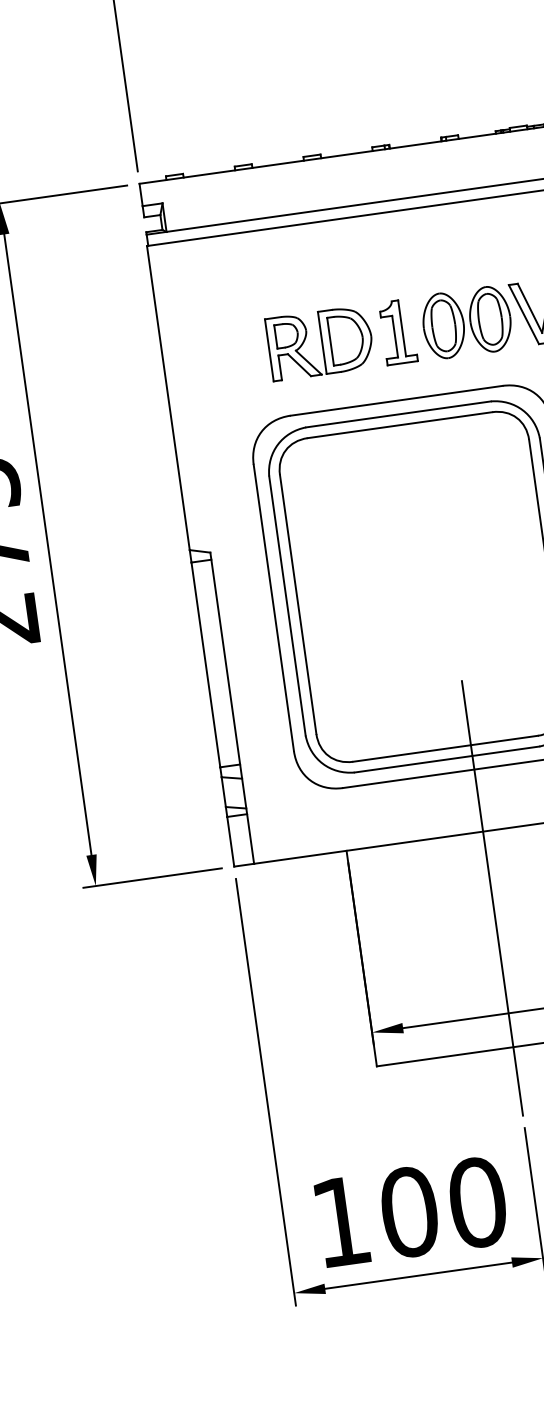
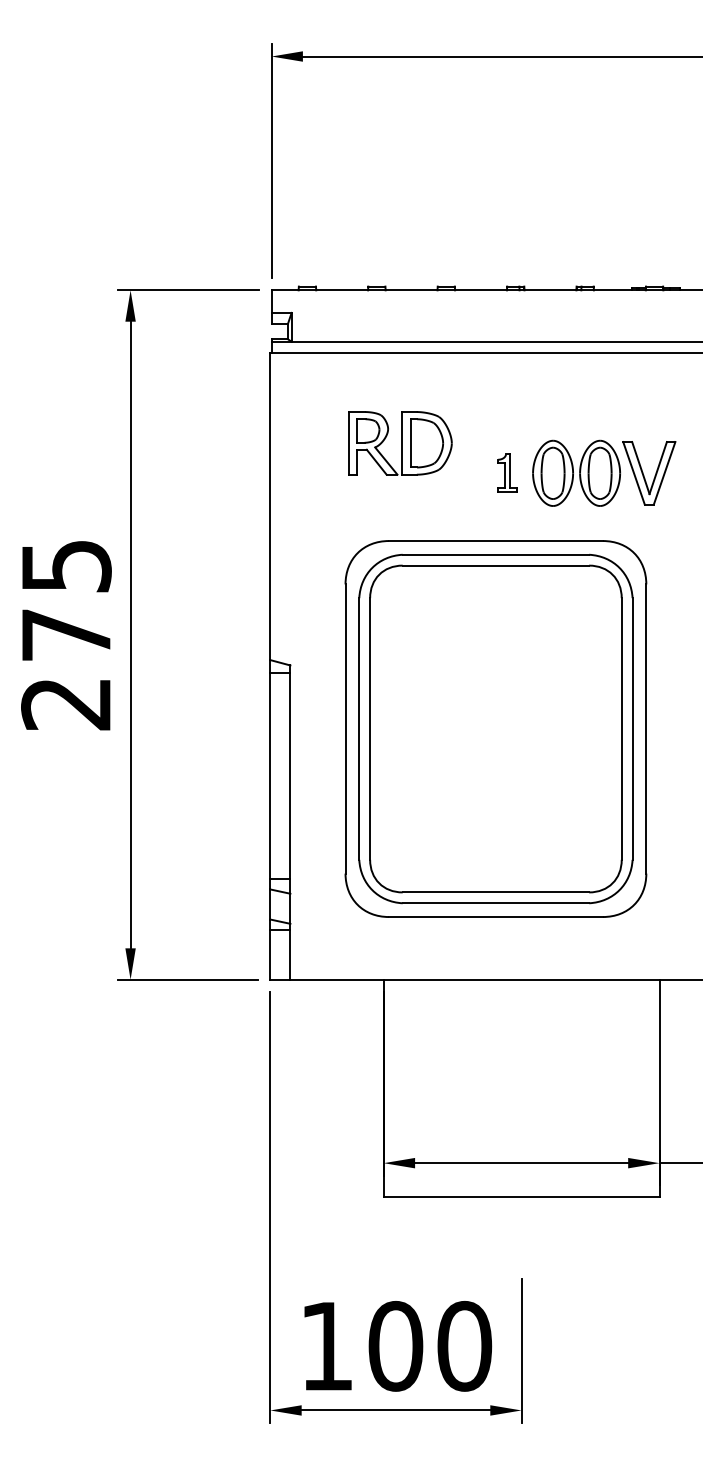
part: (398, 332) -> (507, 473), size x0.6
part: (320, 343) -> (400, 443), moved
line: (492, 897) -> (521, 1046), removed

